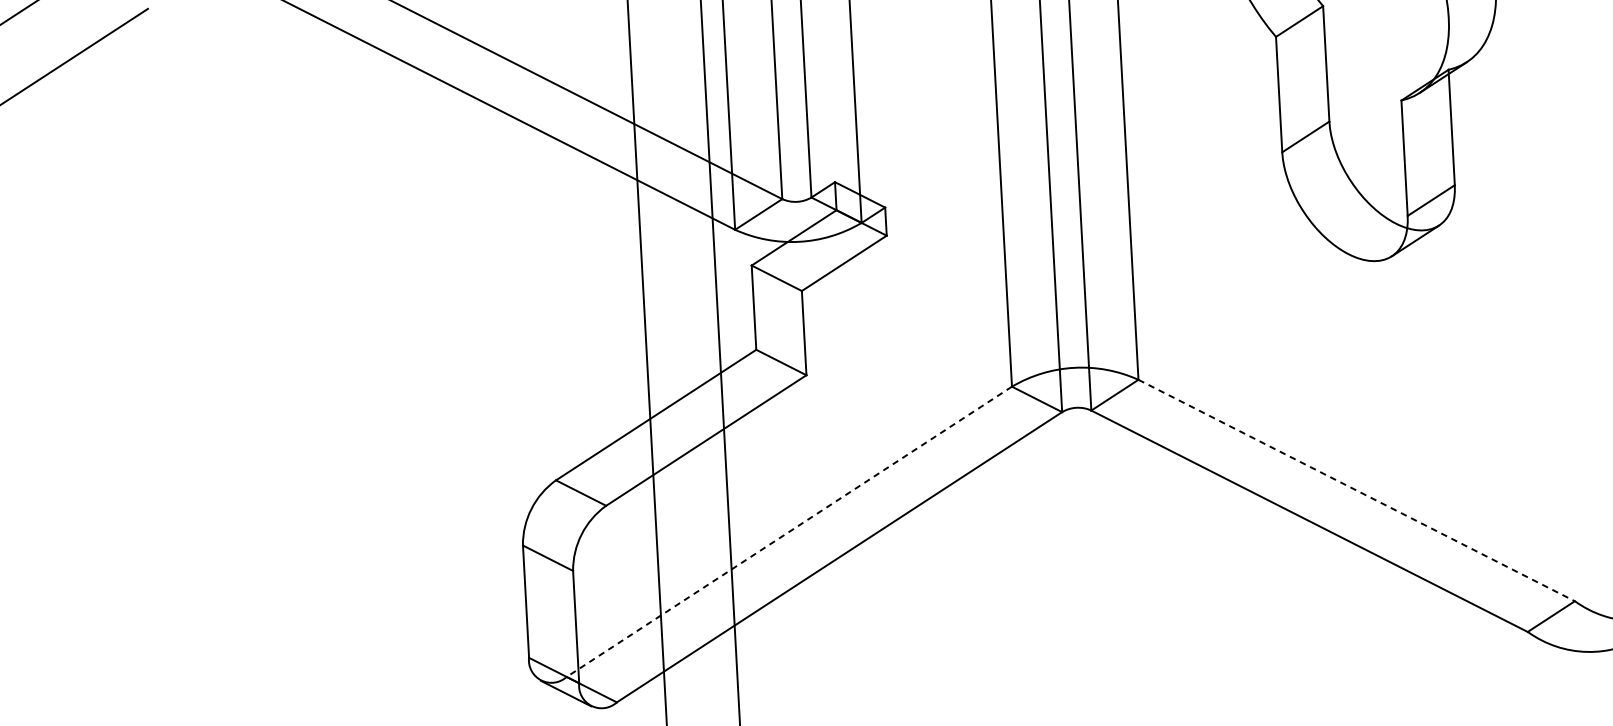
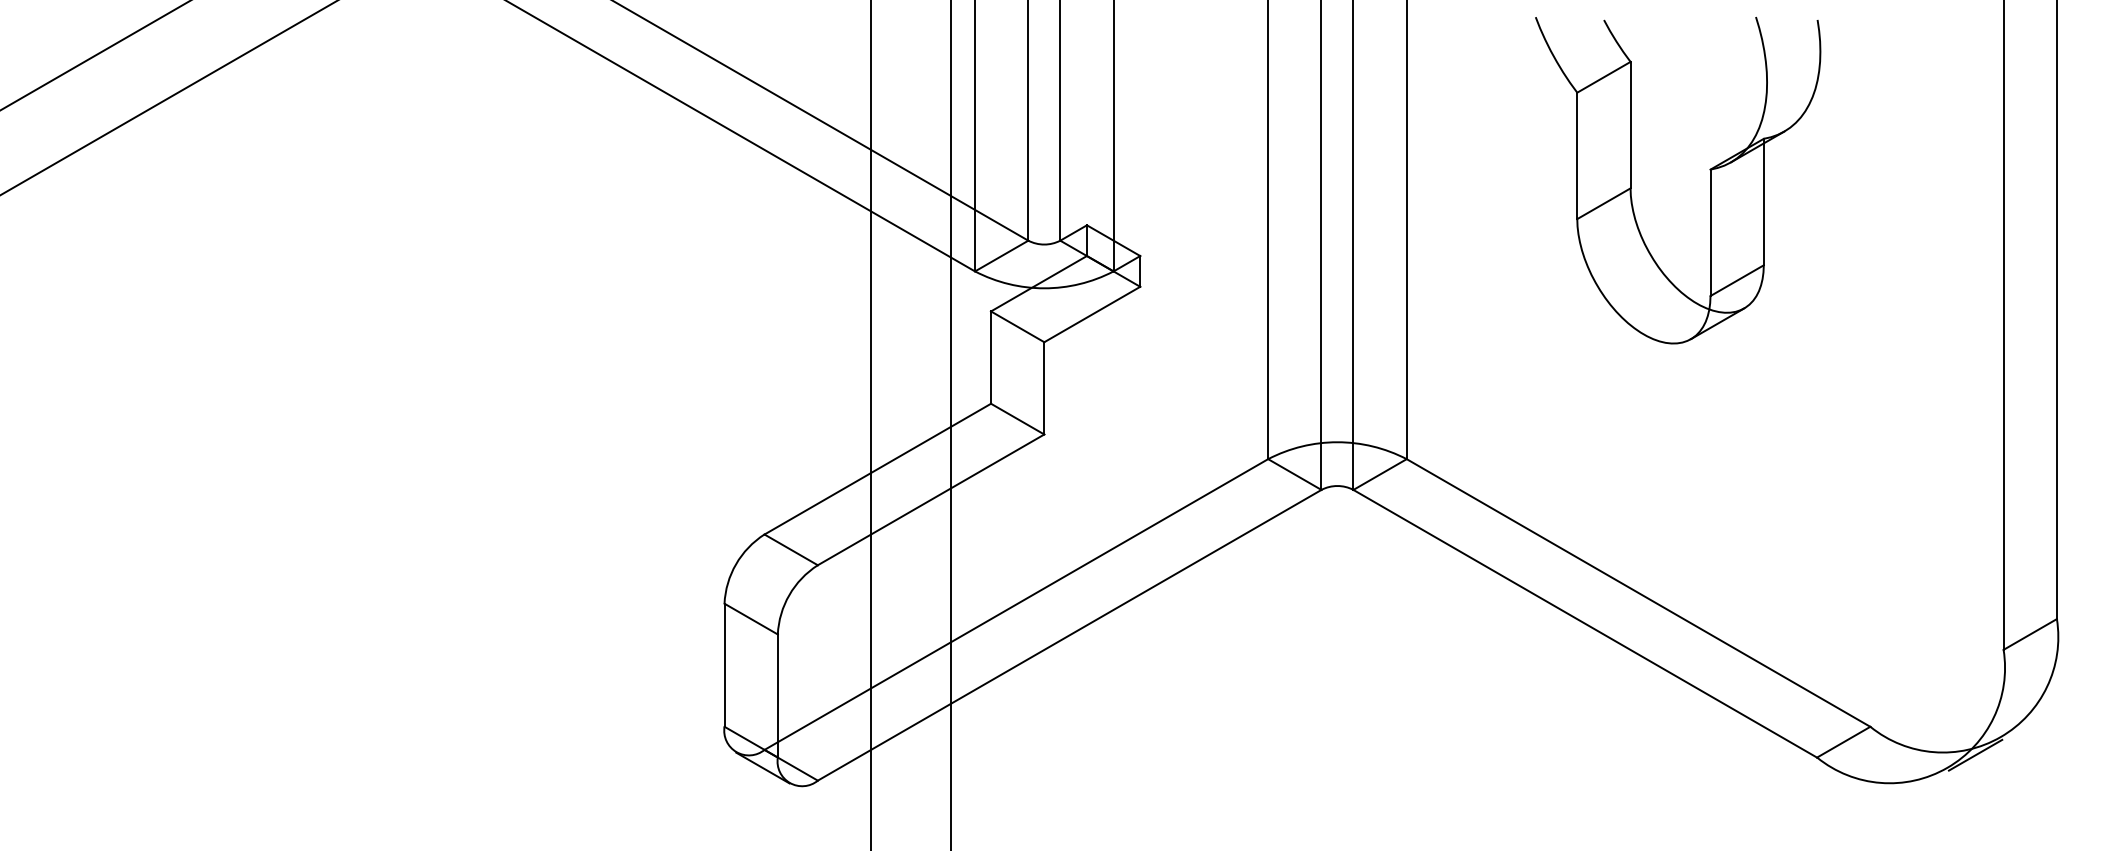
line: (1356, 490) -> (1638, 592), dashed -> solid
line: (789, 531) -> (1016, 604), dashed -> solid

